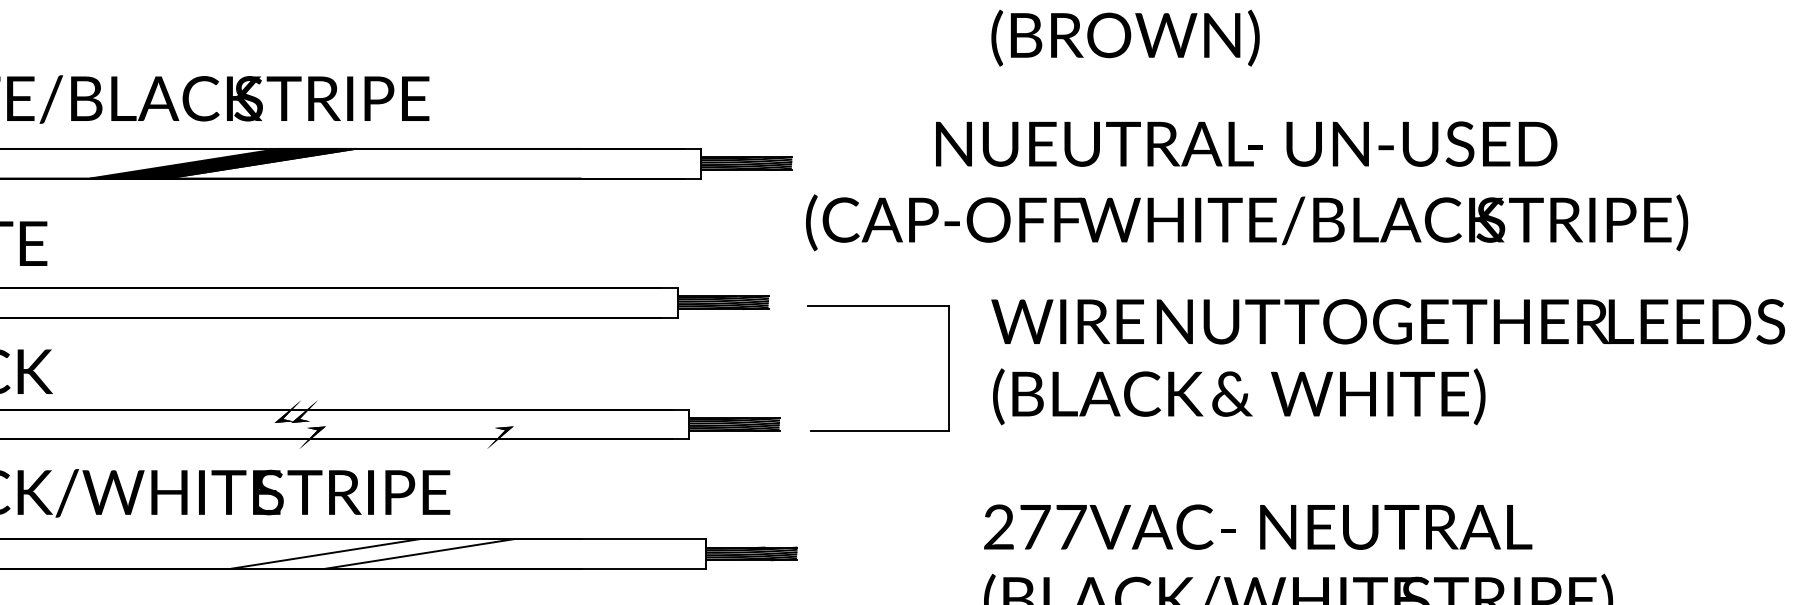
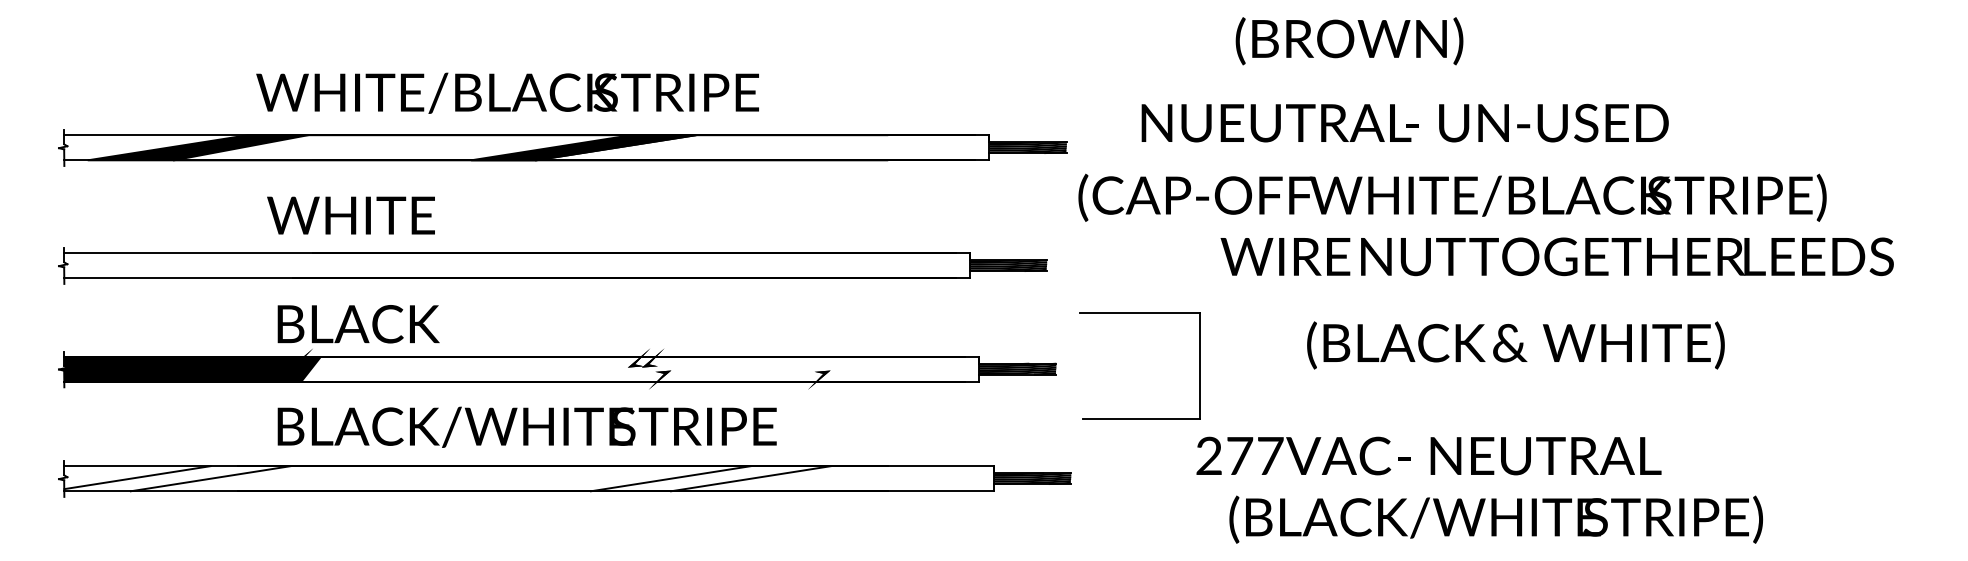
text: (1245, 143) -> (1404, 122), moved
part: (877, 306) -> (1139, 313), moved
text: (1387, 321) -> (1556, 256), moved
text: (1238, 396) -> (1515, 345), moved
text: (1257, 526) -> (1428, 455), moved

